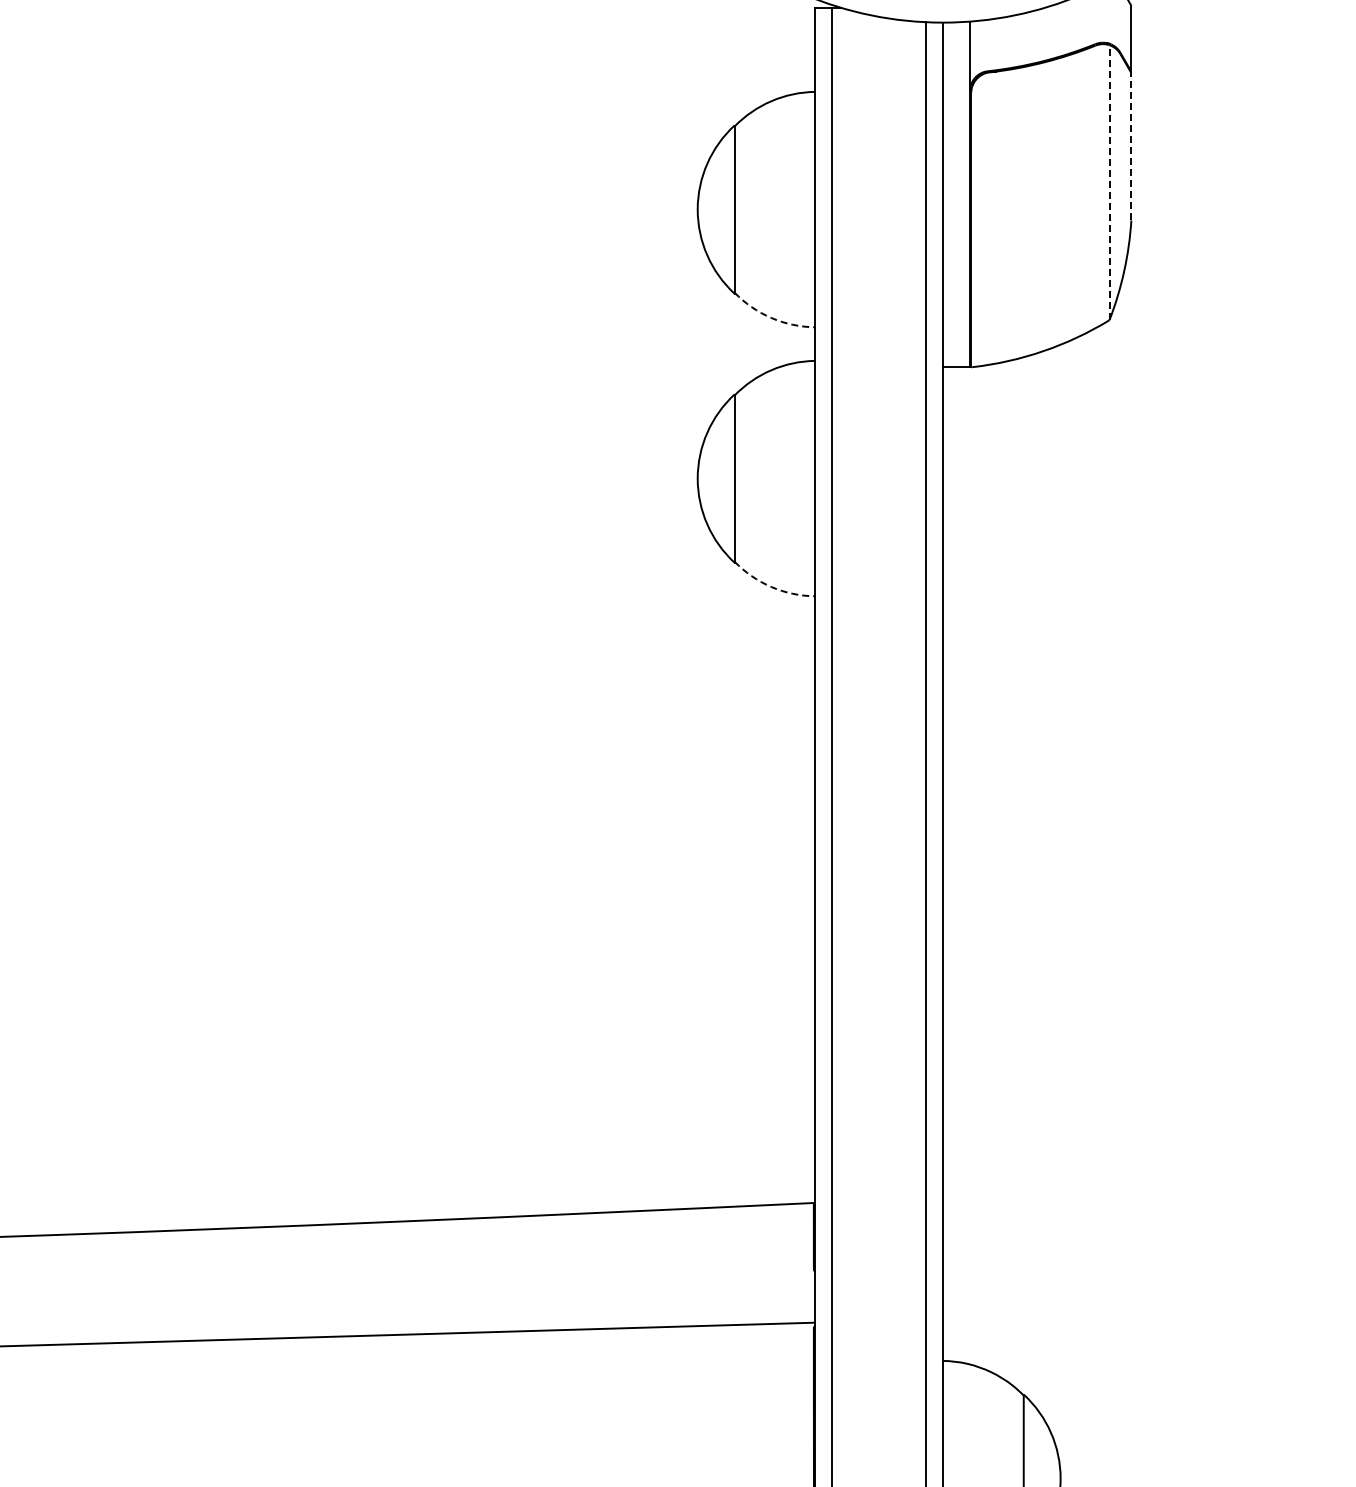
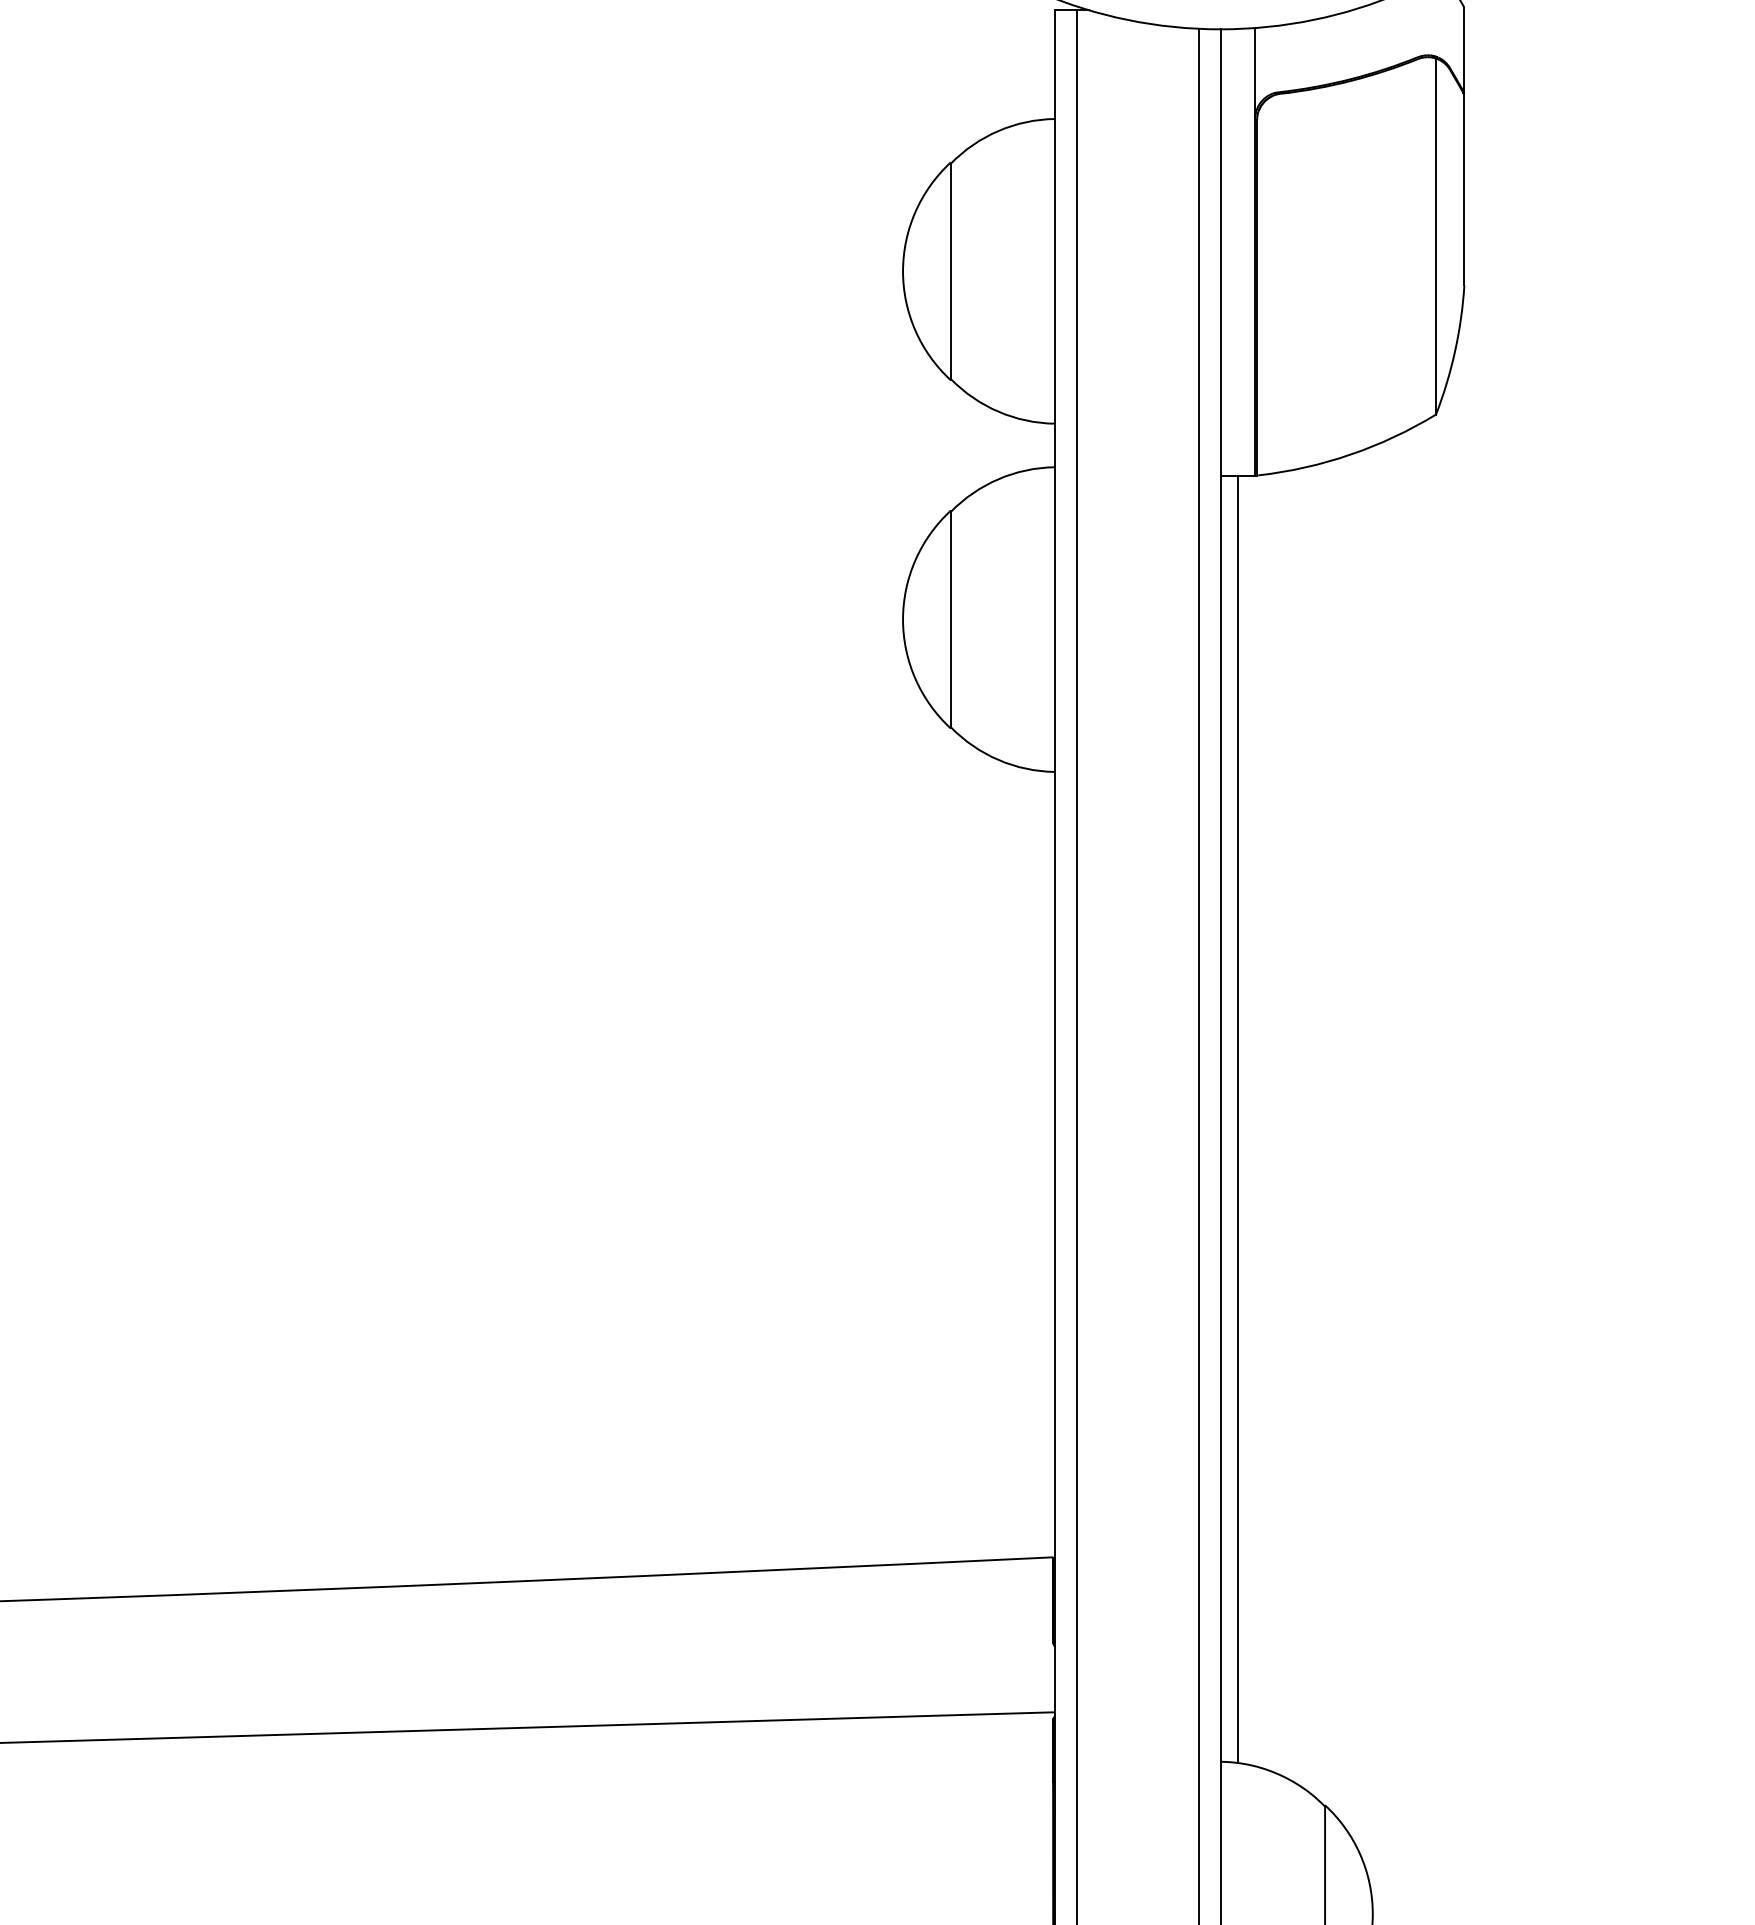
line: (1131, 146) -> (1464, 189), dashed -> solid
line: (1109, 182) -> (1436, 236), dashed -> solid
arc: (771, 318) -> (998, 412), dashed -> solid
arc: (771, 587) -> (998, 760), dashed -> solid
line: (956, 864) -> (1238, 1119), added

